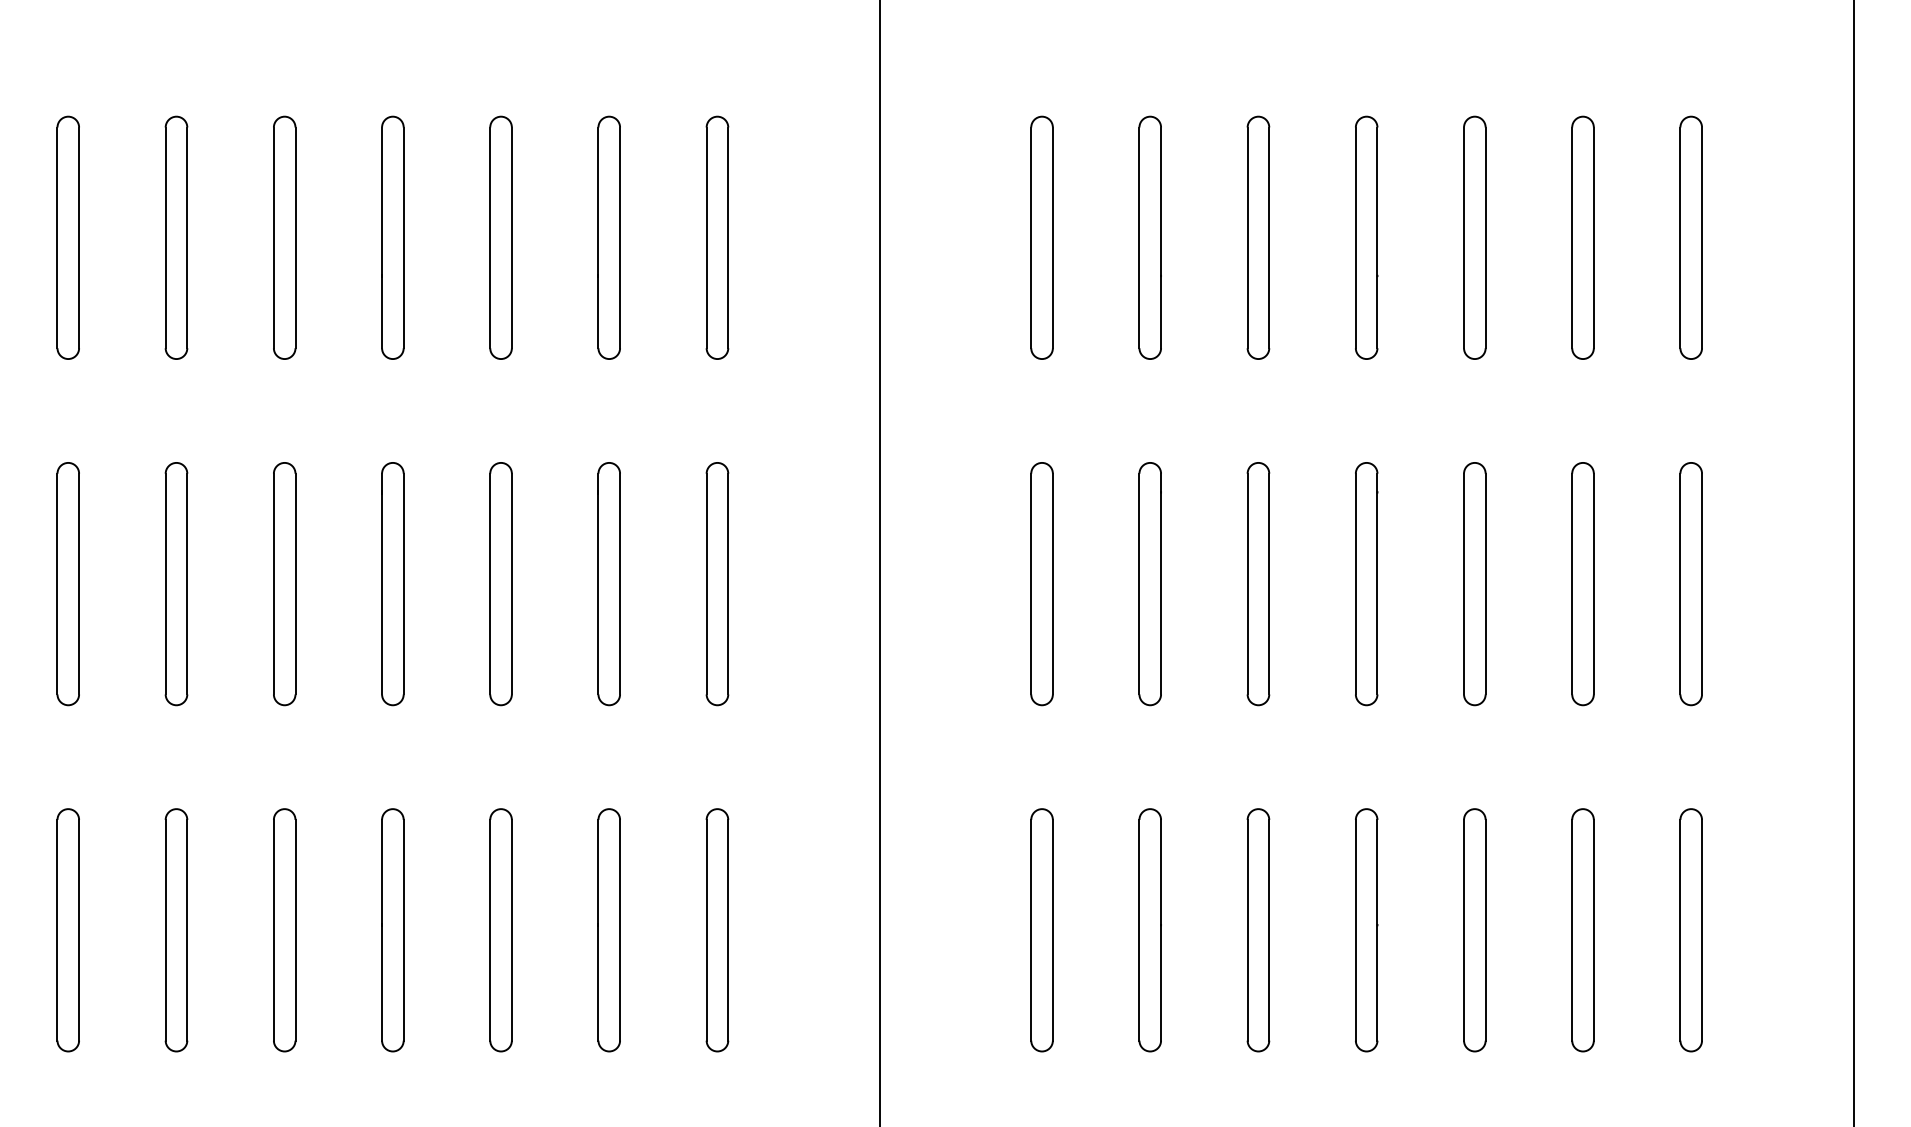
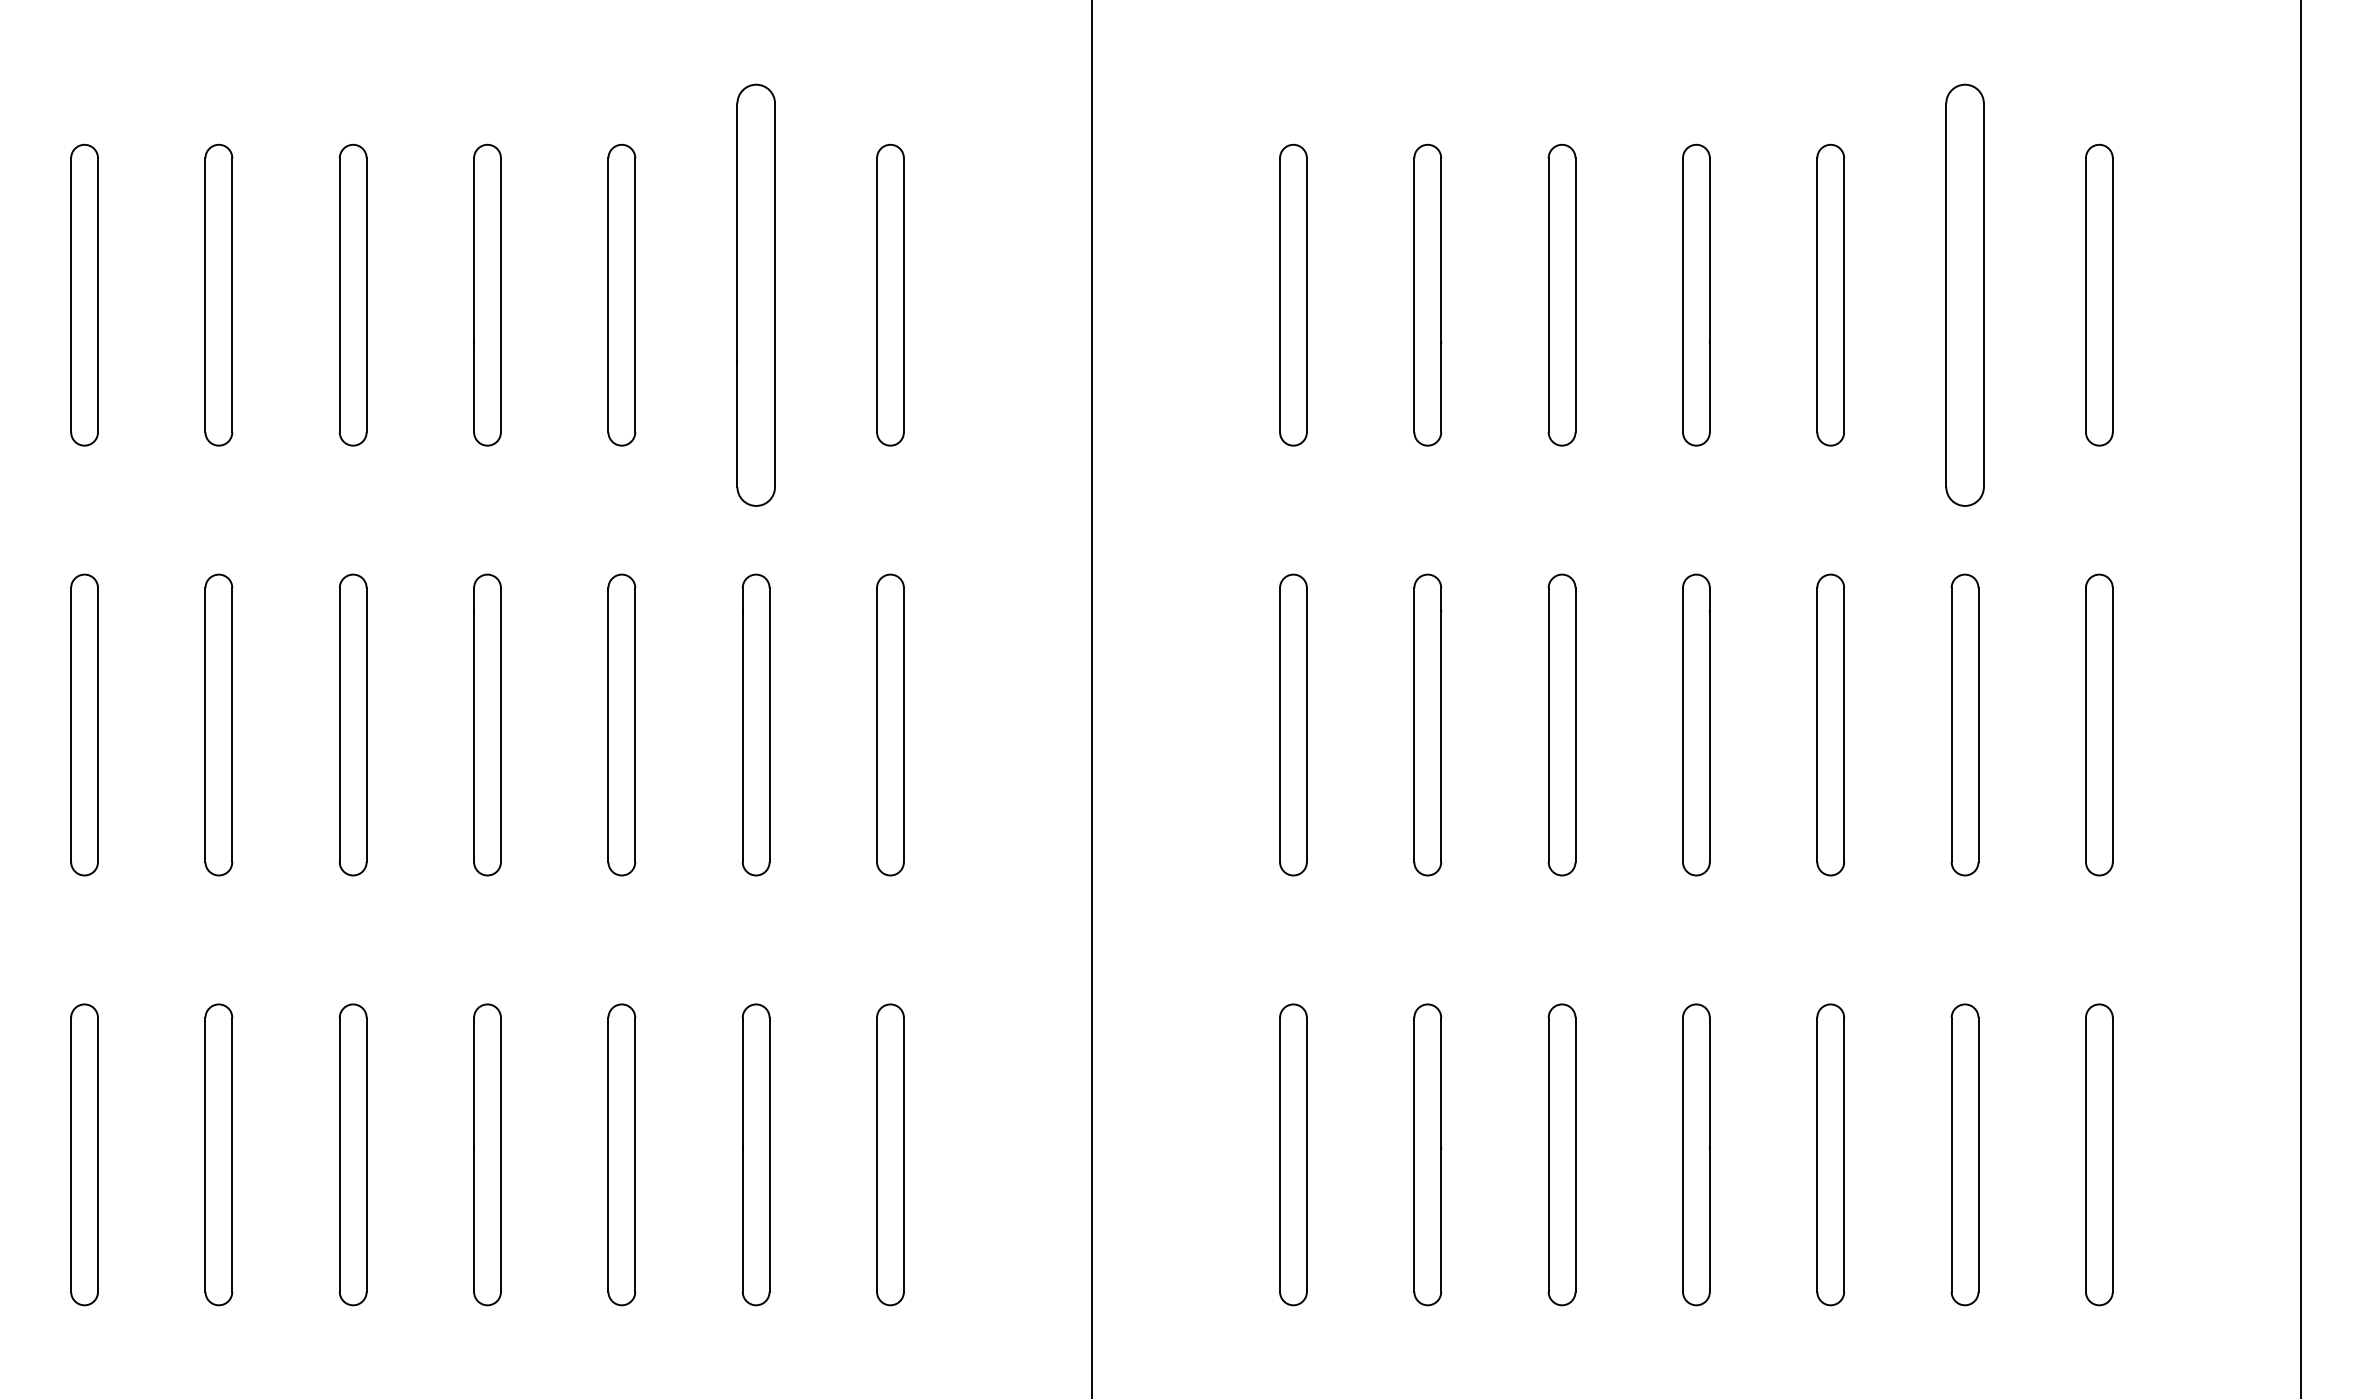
part: (608, 237) -> (755, 294), size x1.4
part: (1582, 237) -> (1964, 294), size x1.4

